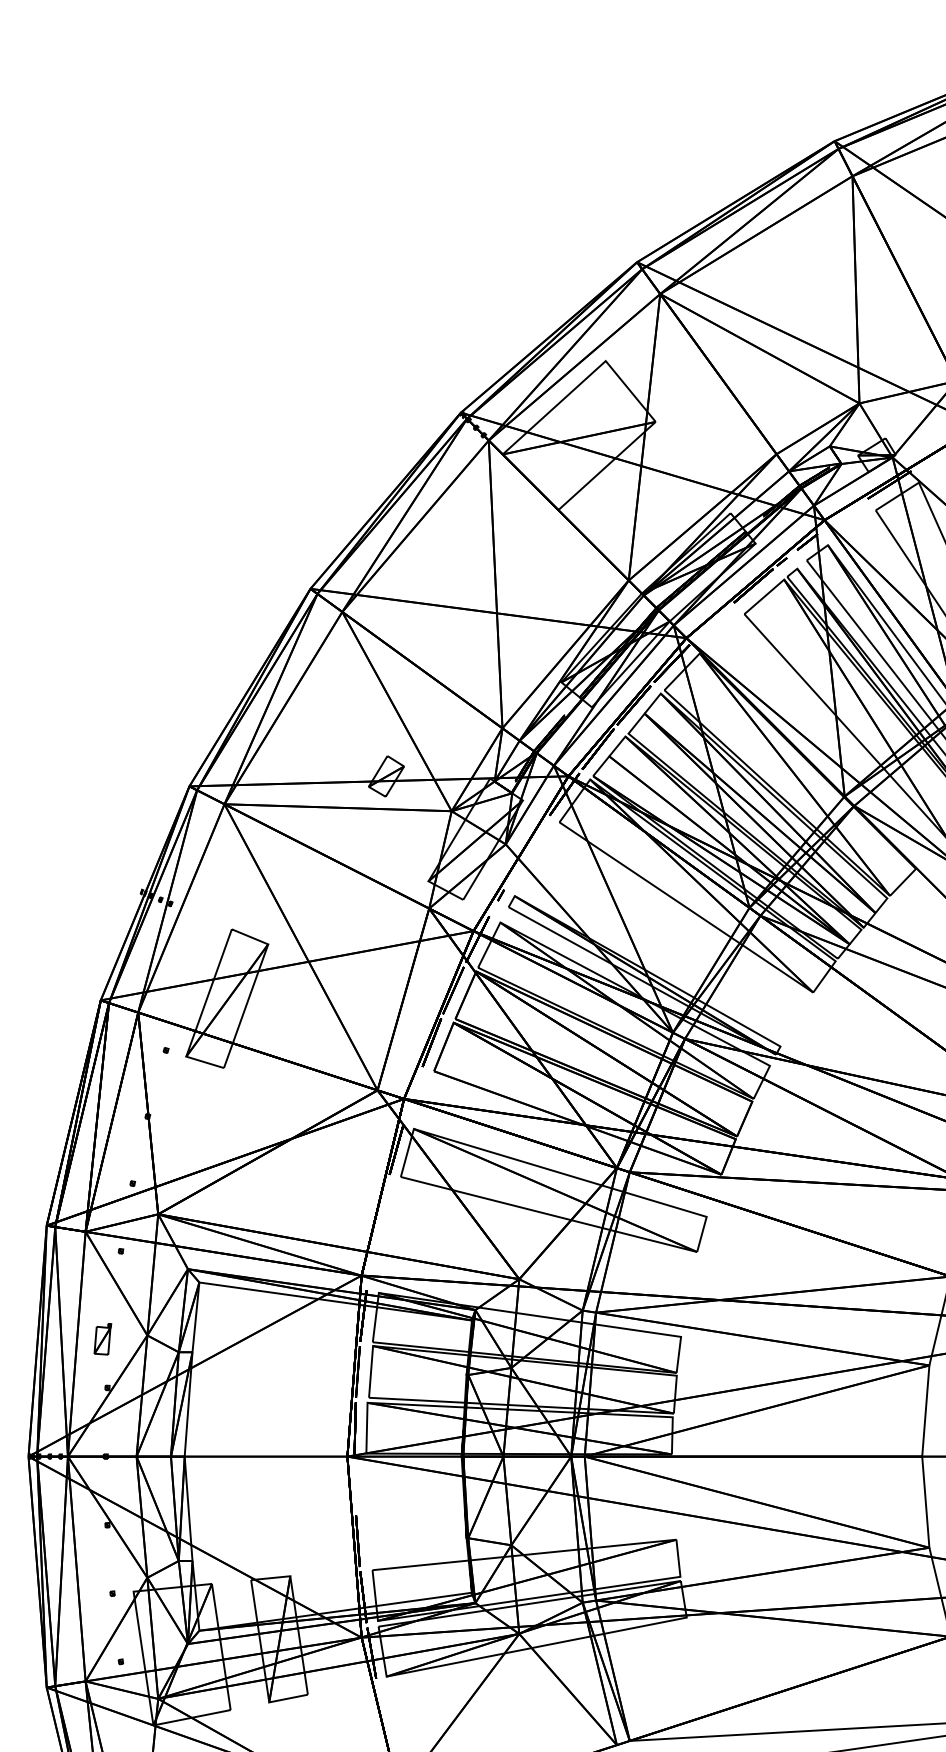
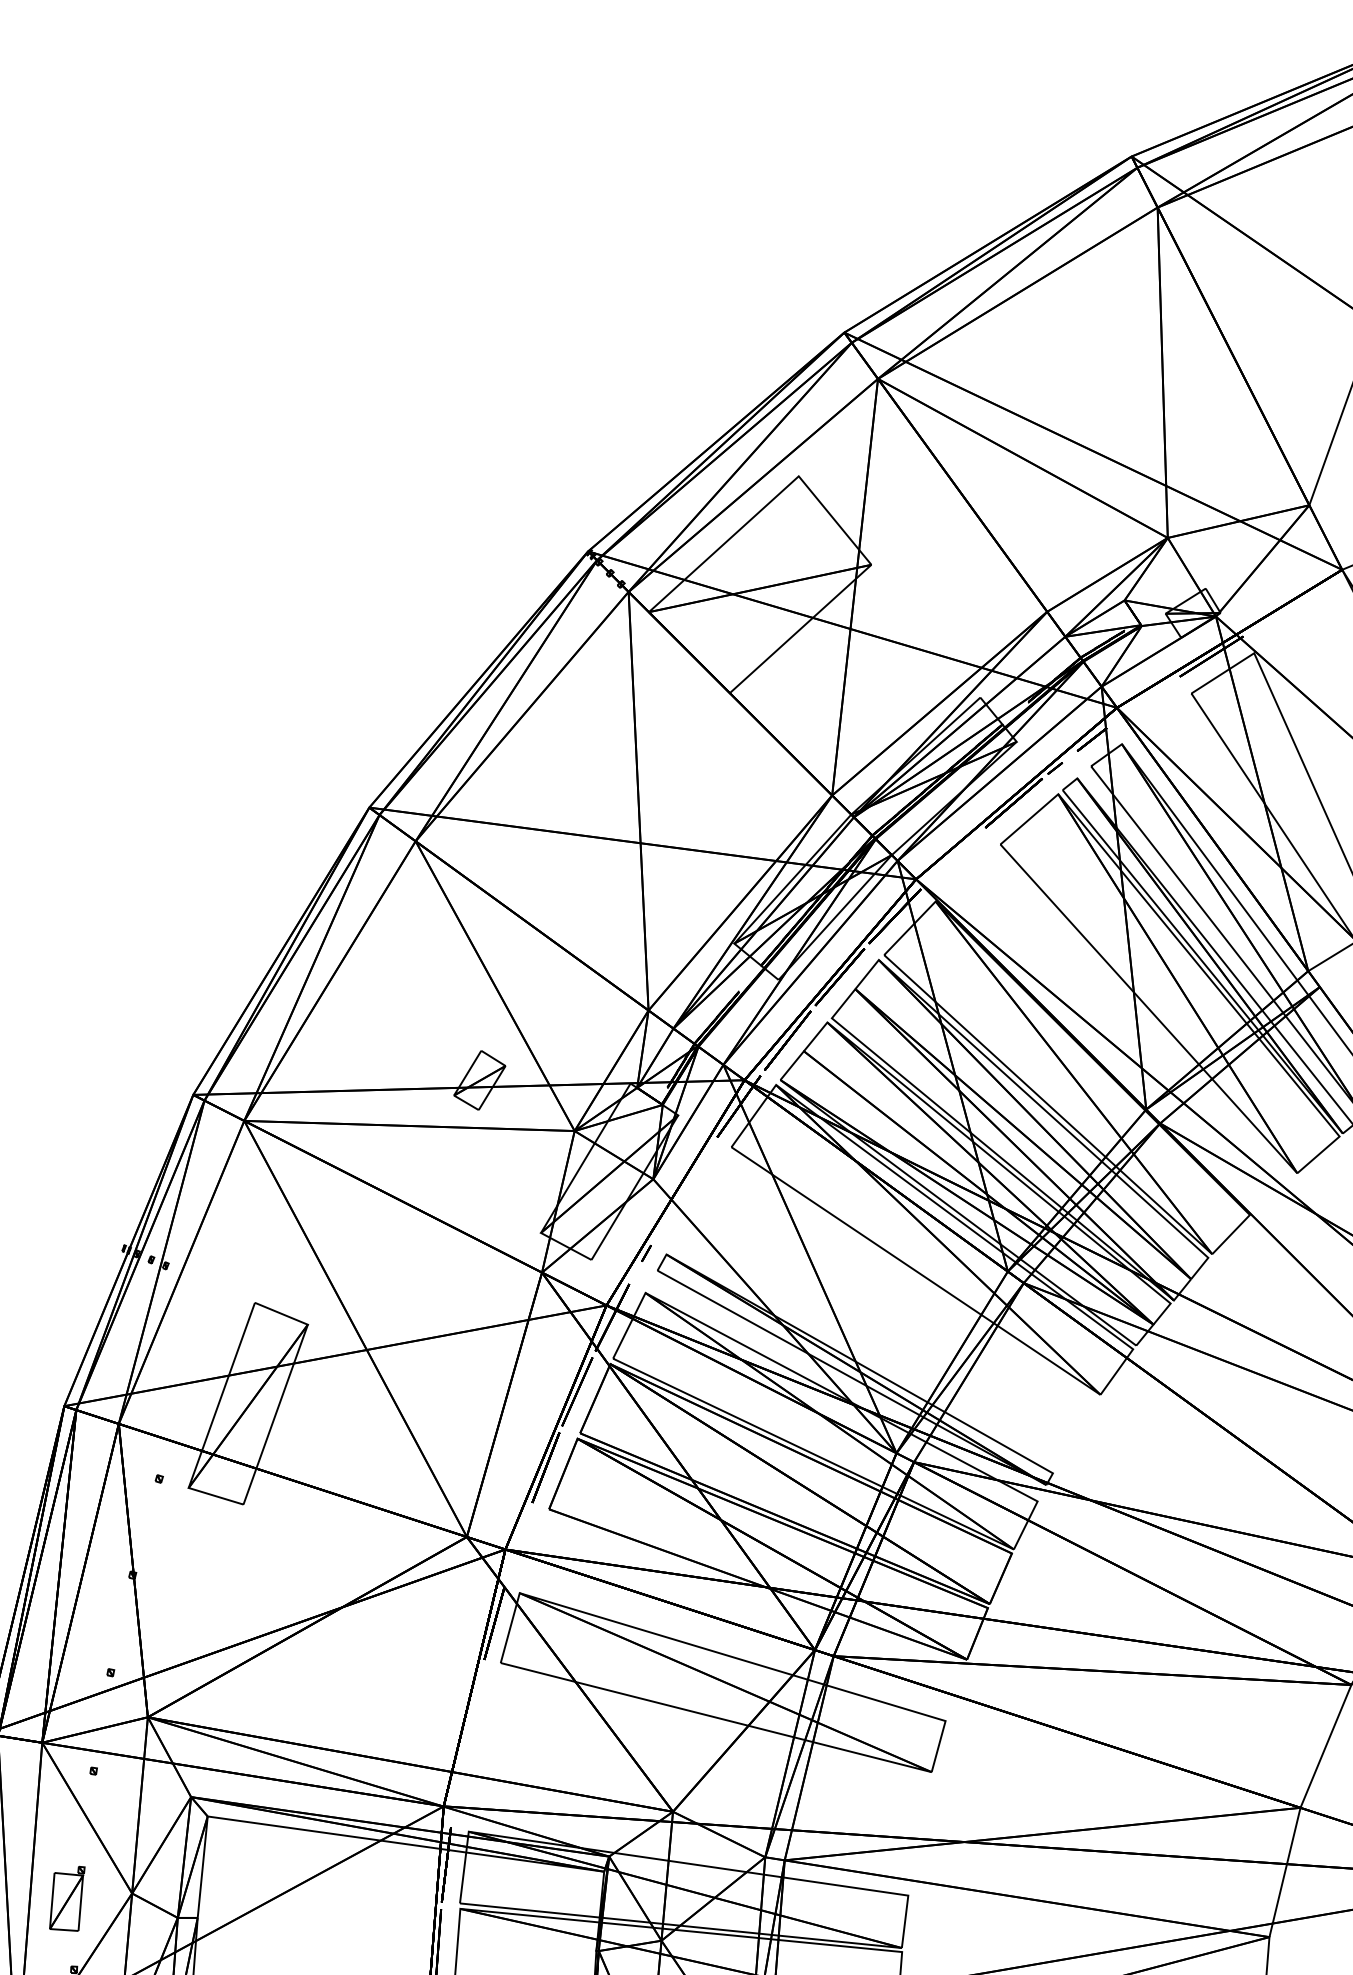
part: (102, 1339) -> (66, 1899), size x1.43

